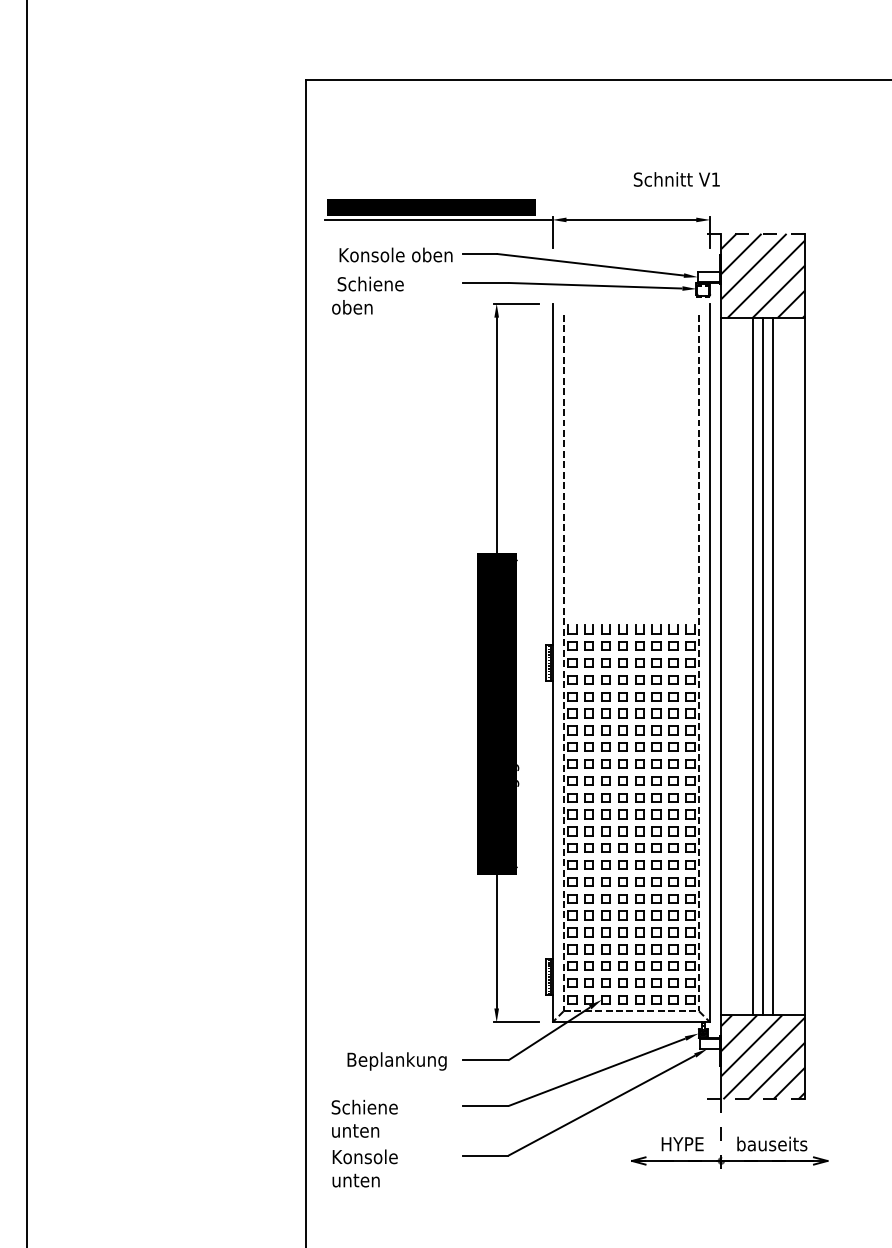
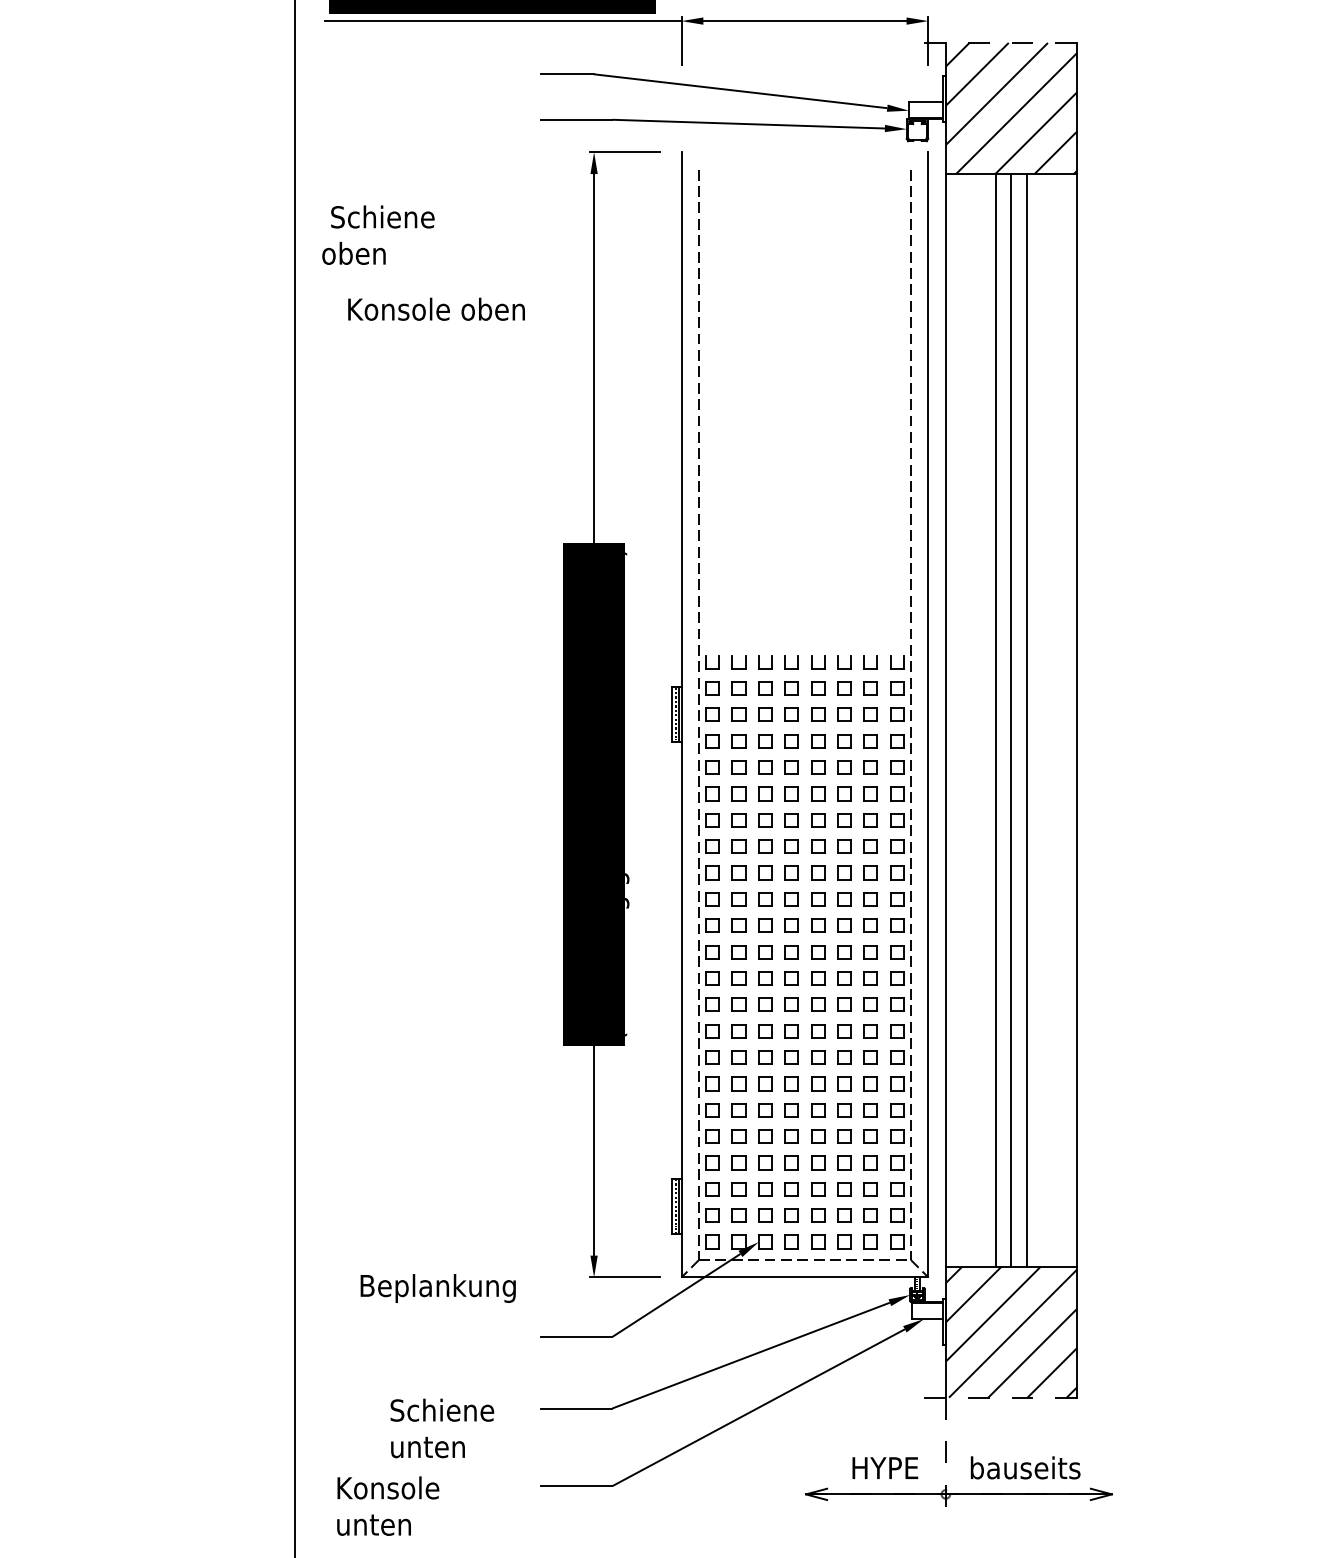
text: (395, 254) -> (435, 308), moved
text: (367, 295) -> (377, 234), moved
text: (396, 1061) -> (437, 1288), moved
text: (364, 1118) -> (441, 1427), moved

